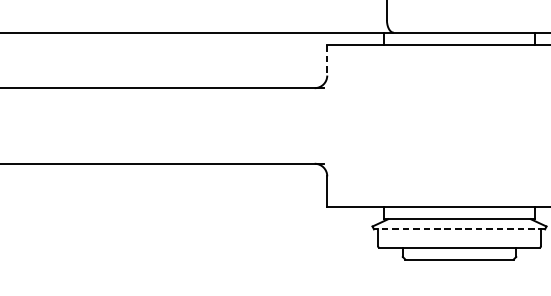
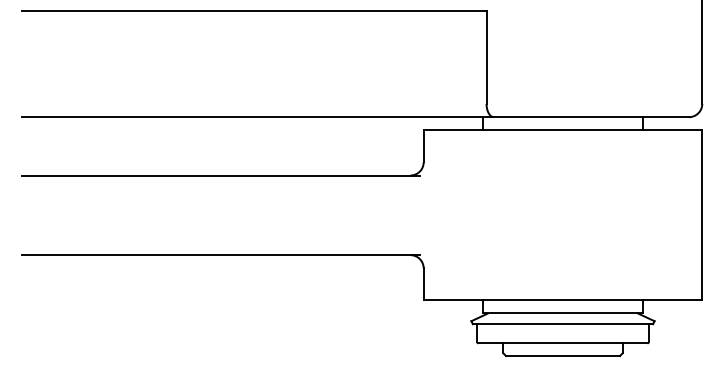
line: (327, 60) -> (423, 146), dashed -> solid
line: (459, 229) -> (562, 324), dashed -> solid

